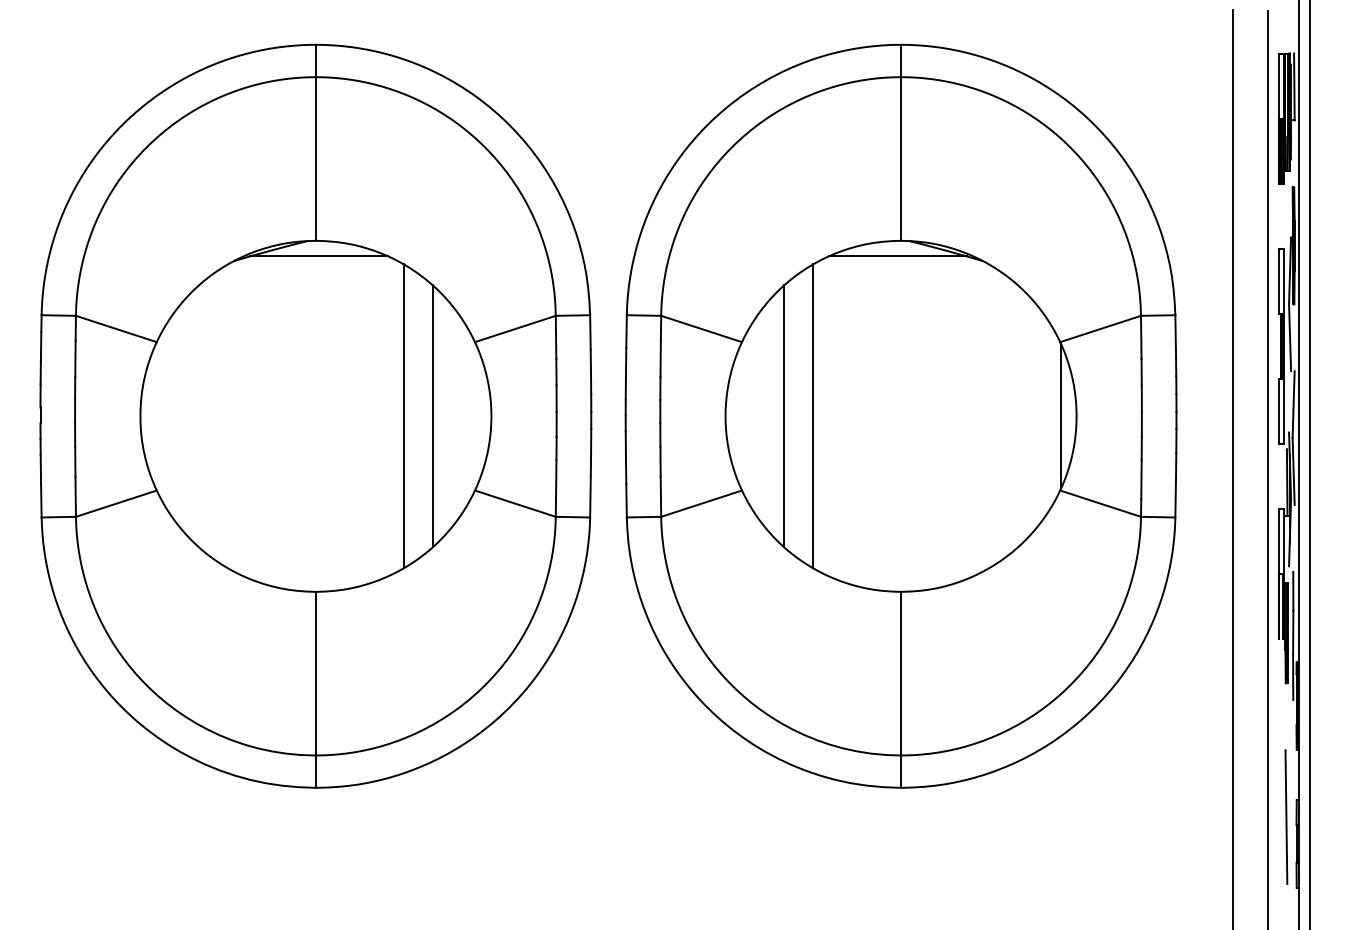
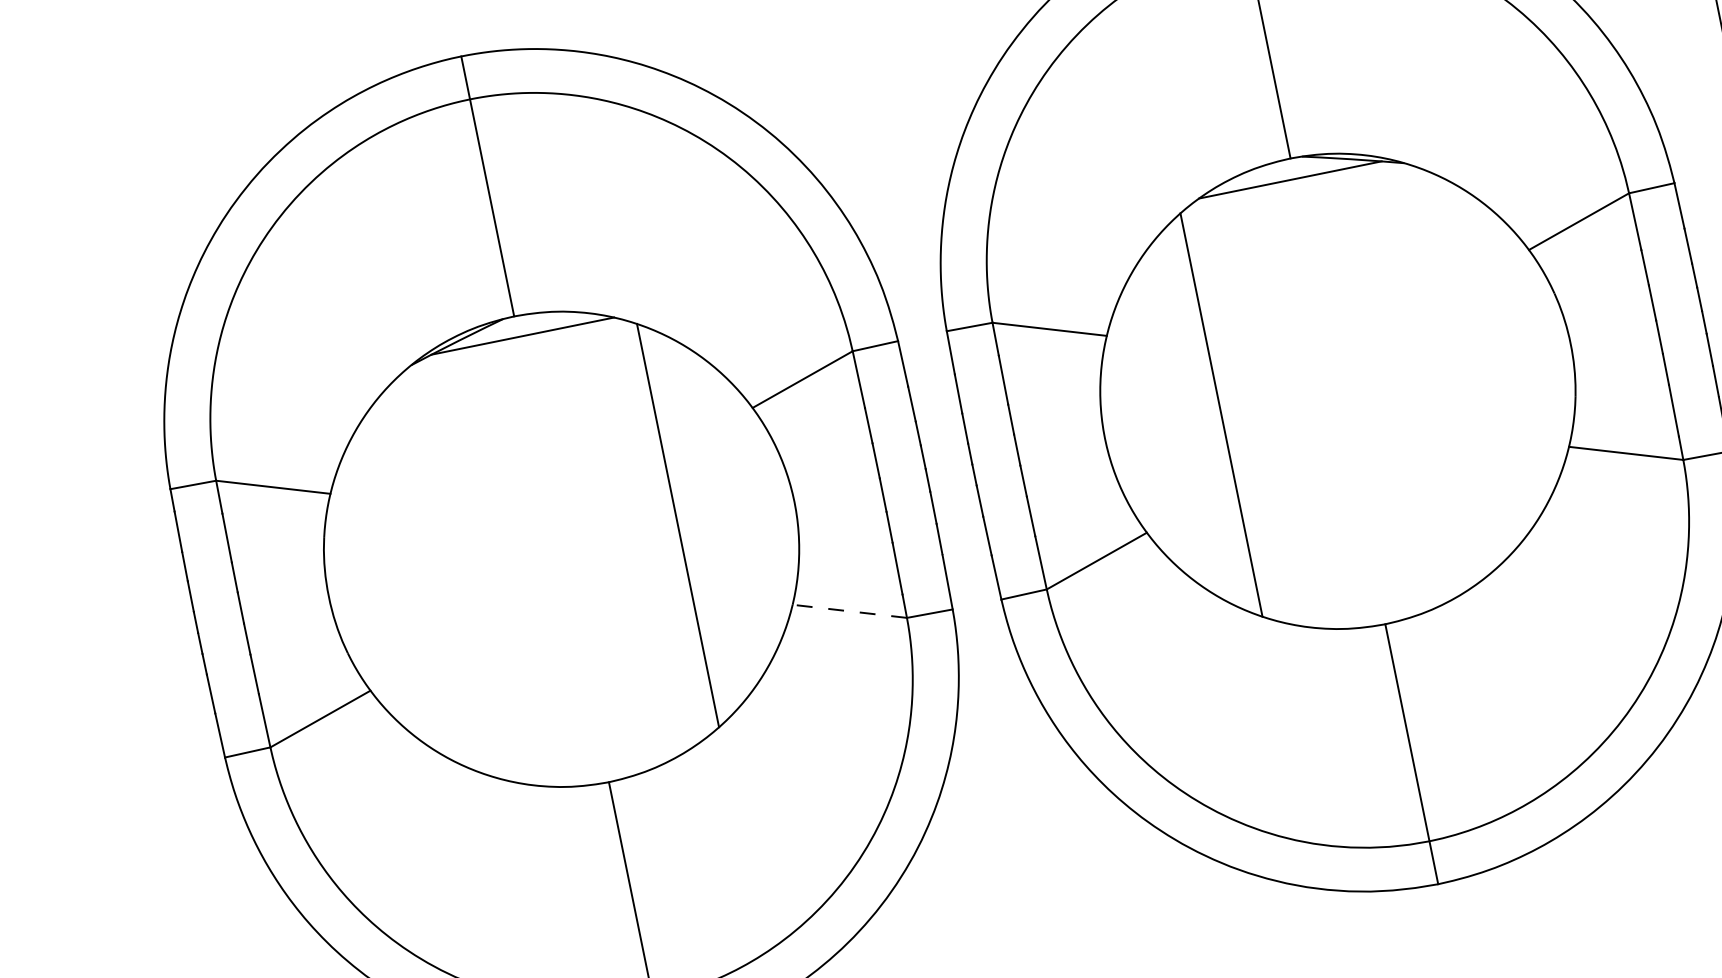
line: (432, 416) -> (716, 518), removed
line: (784, 416) -> (1183, 423), removed
line: (1061, 416) -> (1550, 348), removed
line: (514, 503) -> (848, 611), solid -> dashed

